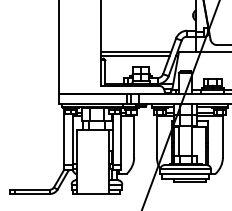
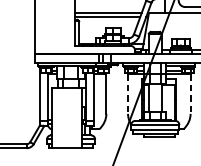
line: (156, 136) -> (127, 93), solid -> dashed
line: (222, 136) -> (190, 93), solid -> dashed

